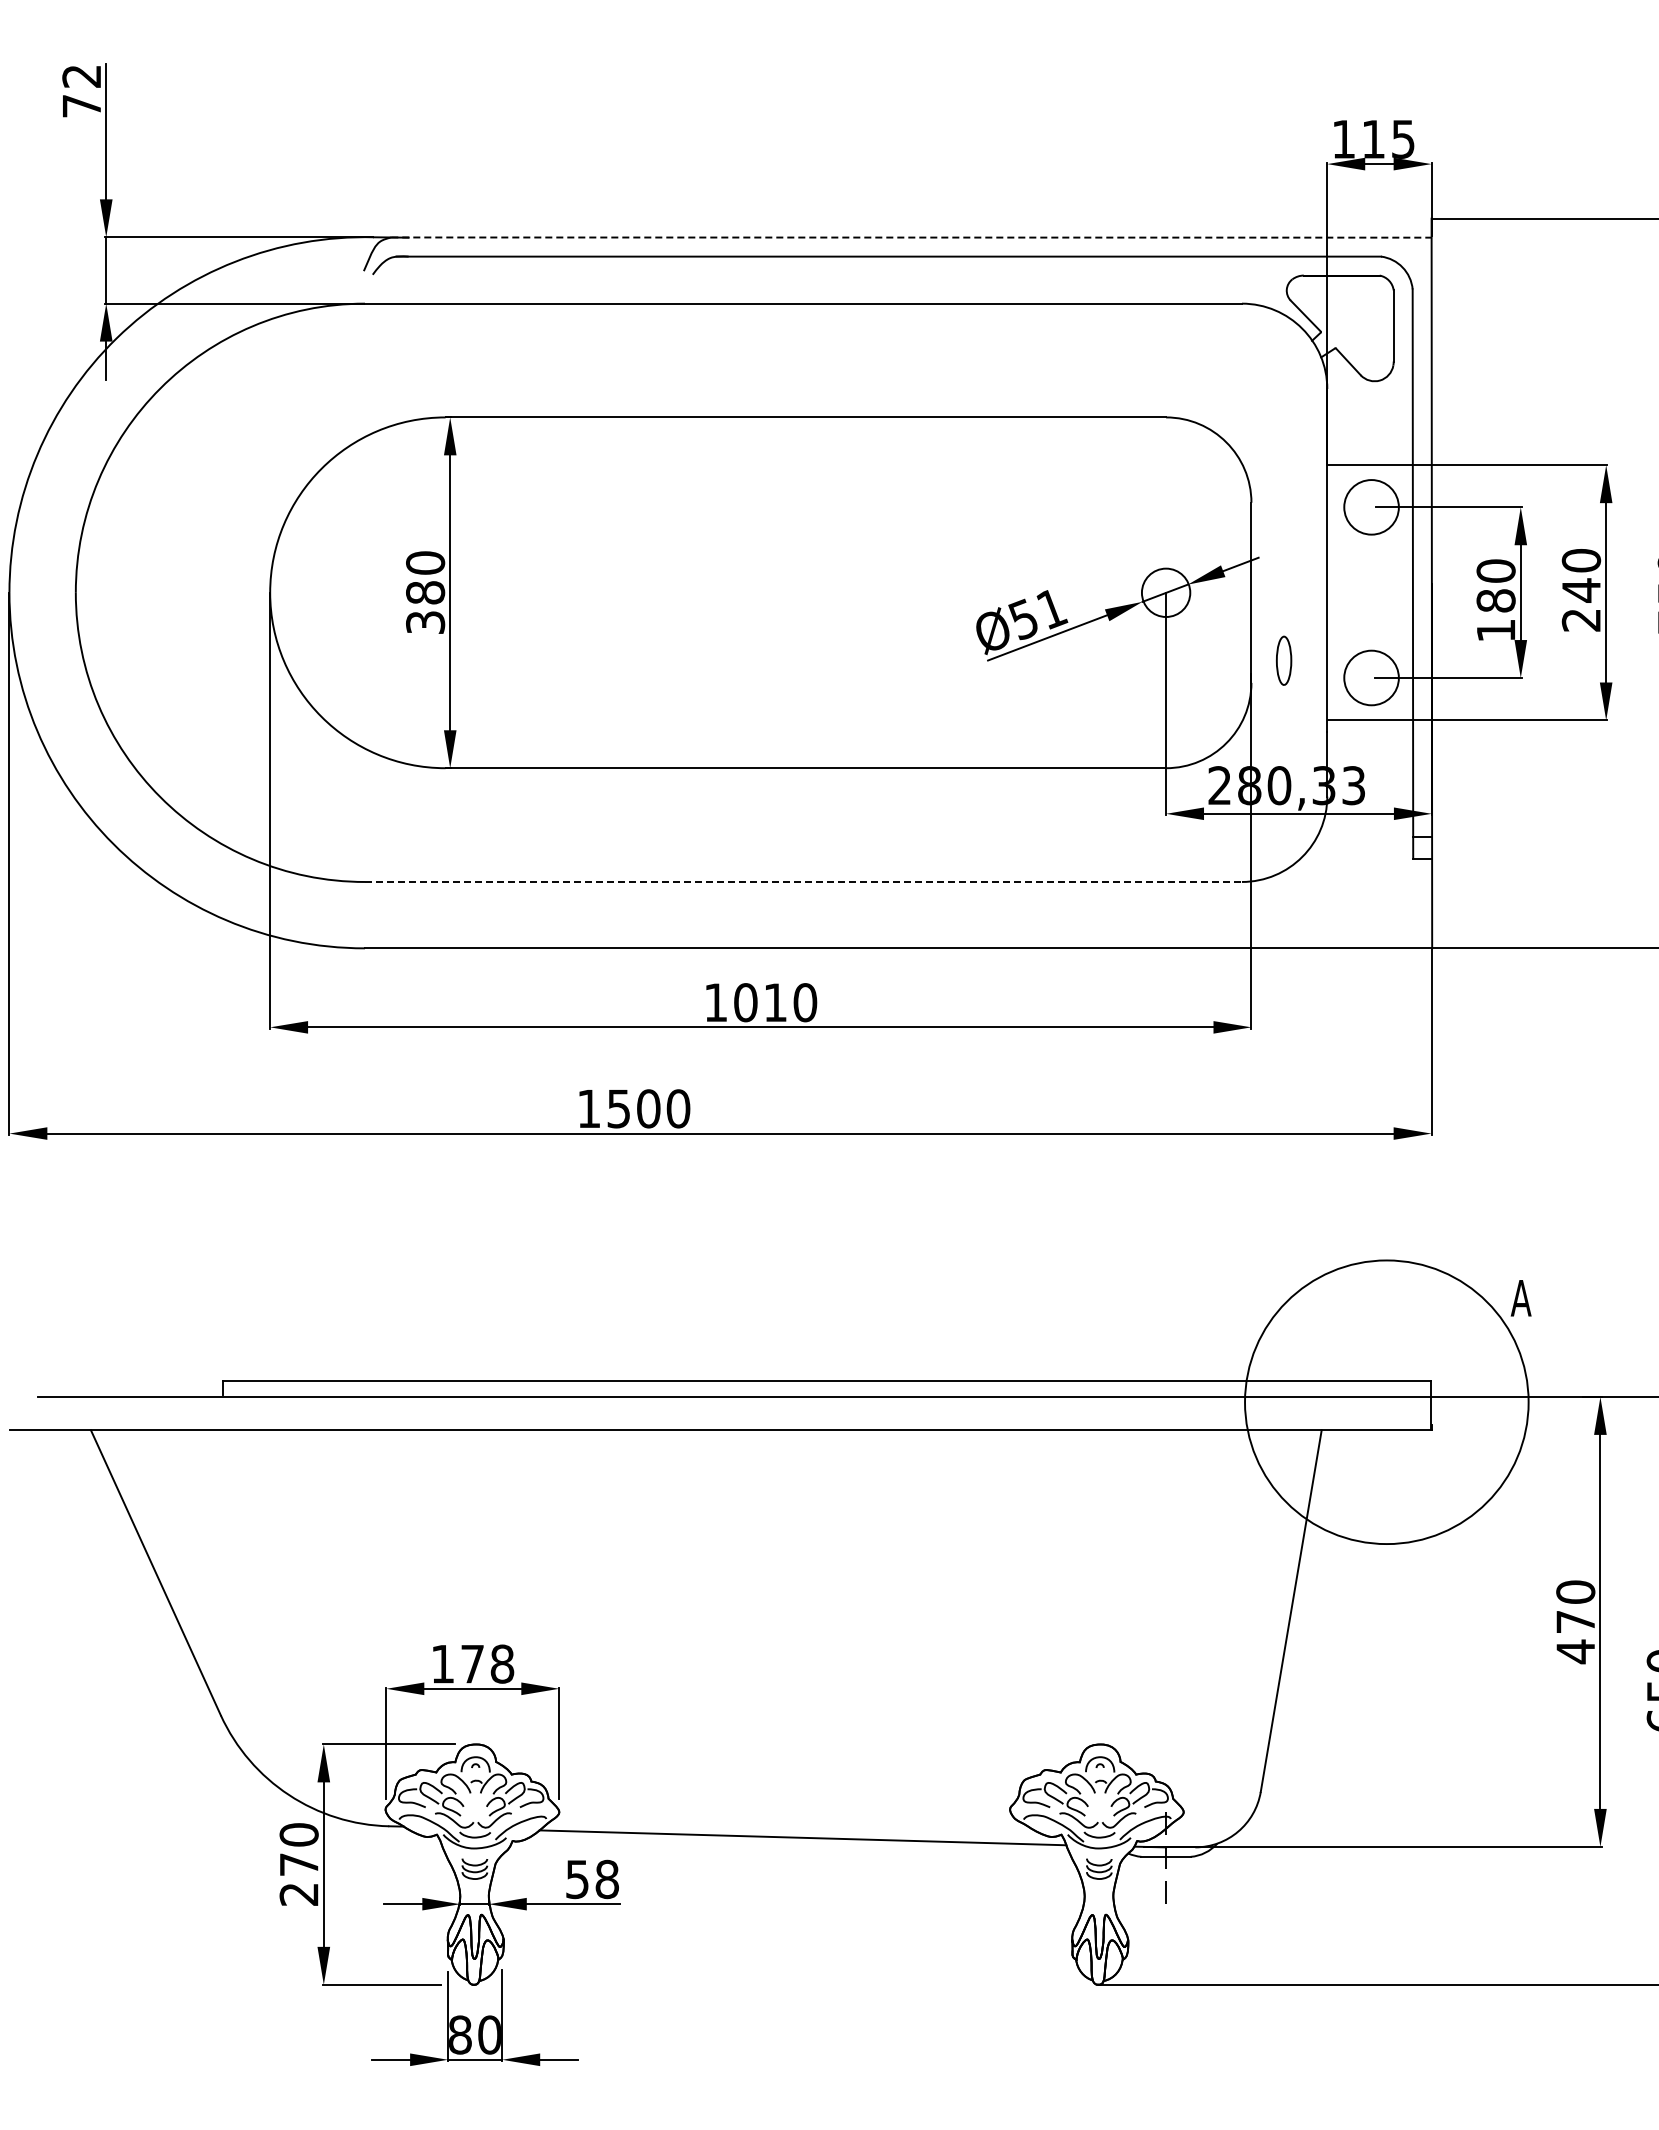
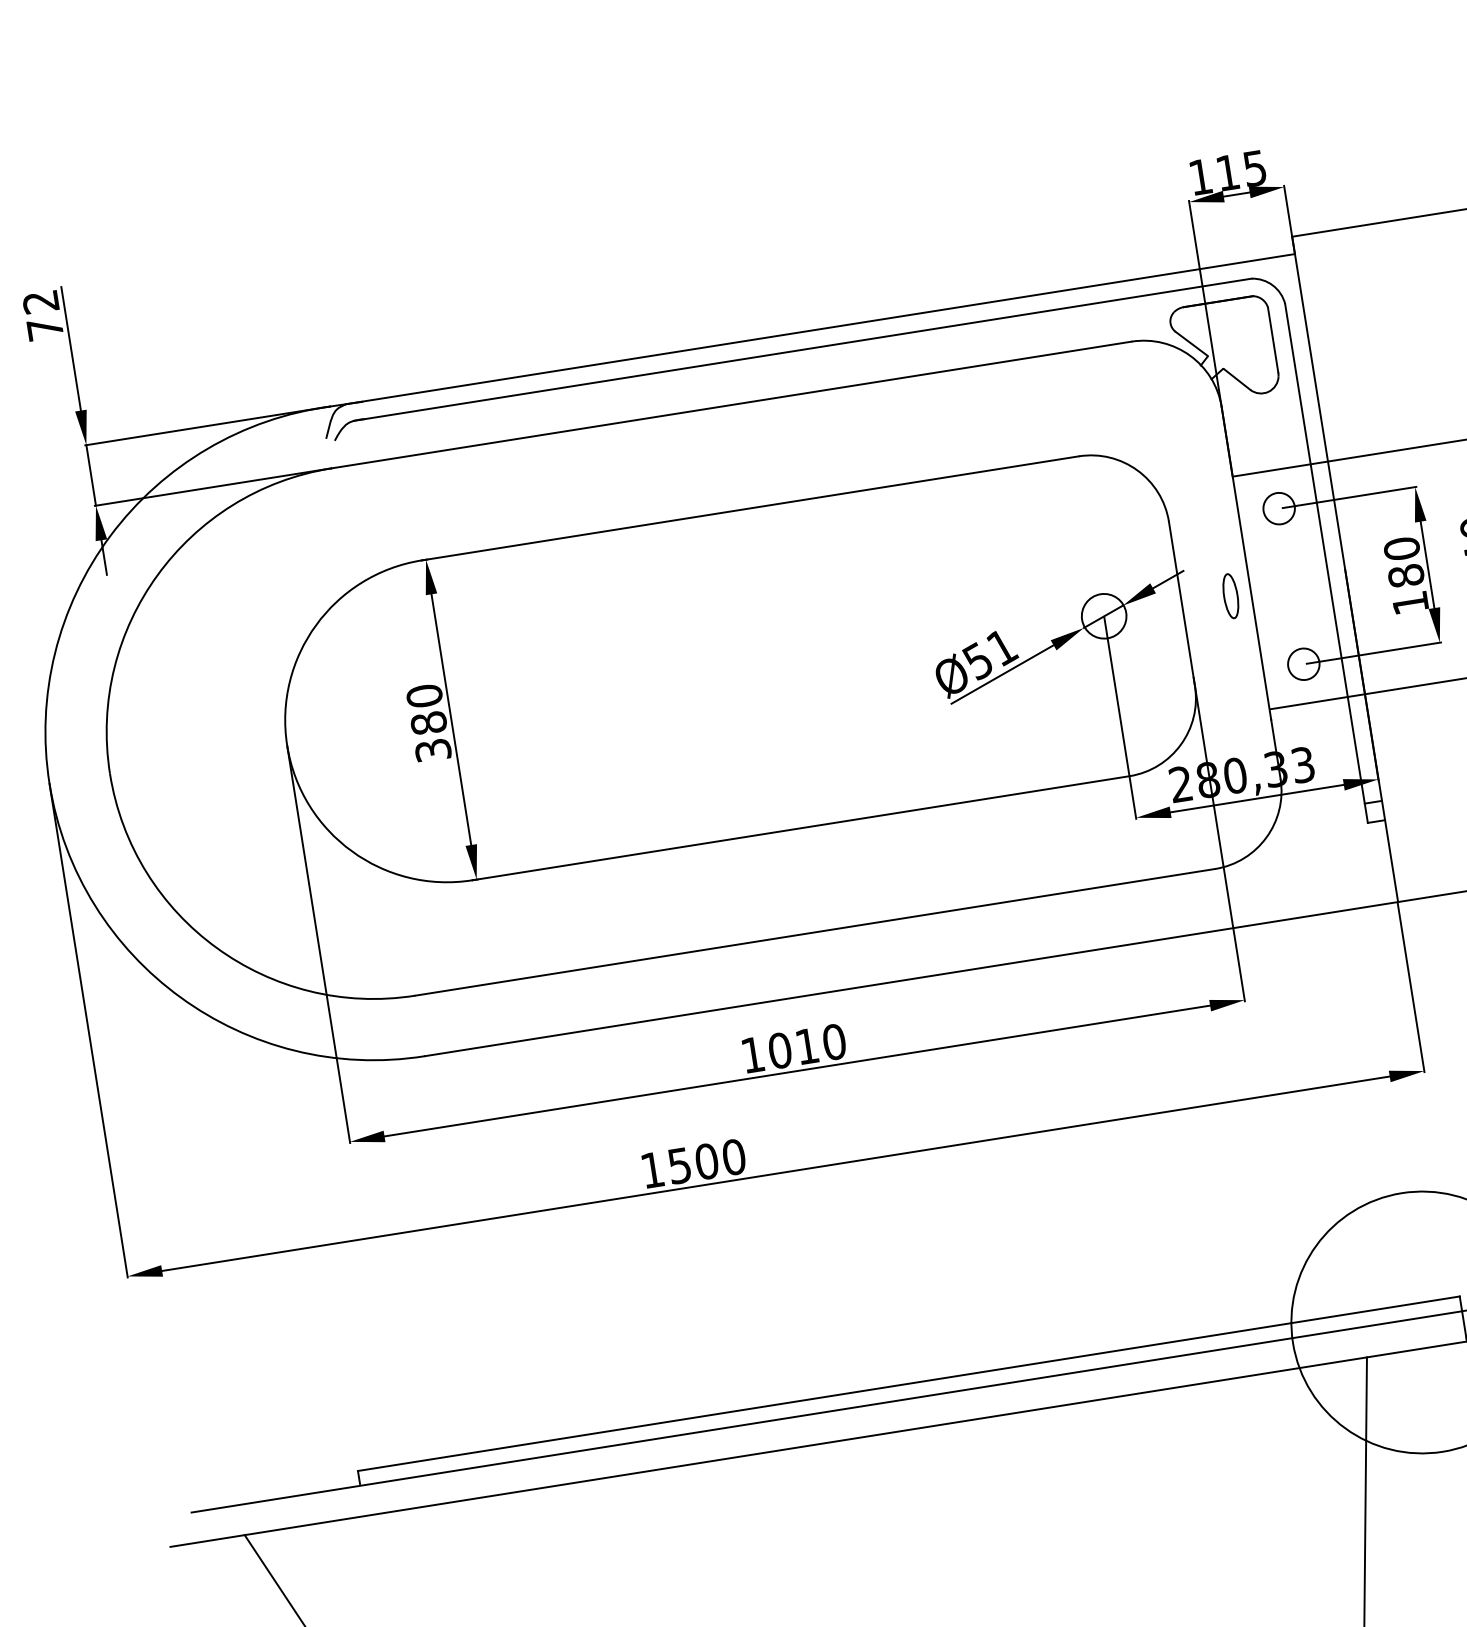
line: (911, 237) -> (820, 329), dashed -> solid
circle: (1371, 507) -> (1279, 508), size x0.62
part: (1284, 660) -> (1231, 595), moved
circle: (1371, 677) -> (1303, 663), size x0.62
line: (803, 881) -> (815, 931), dashed -> solid

